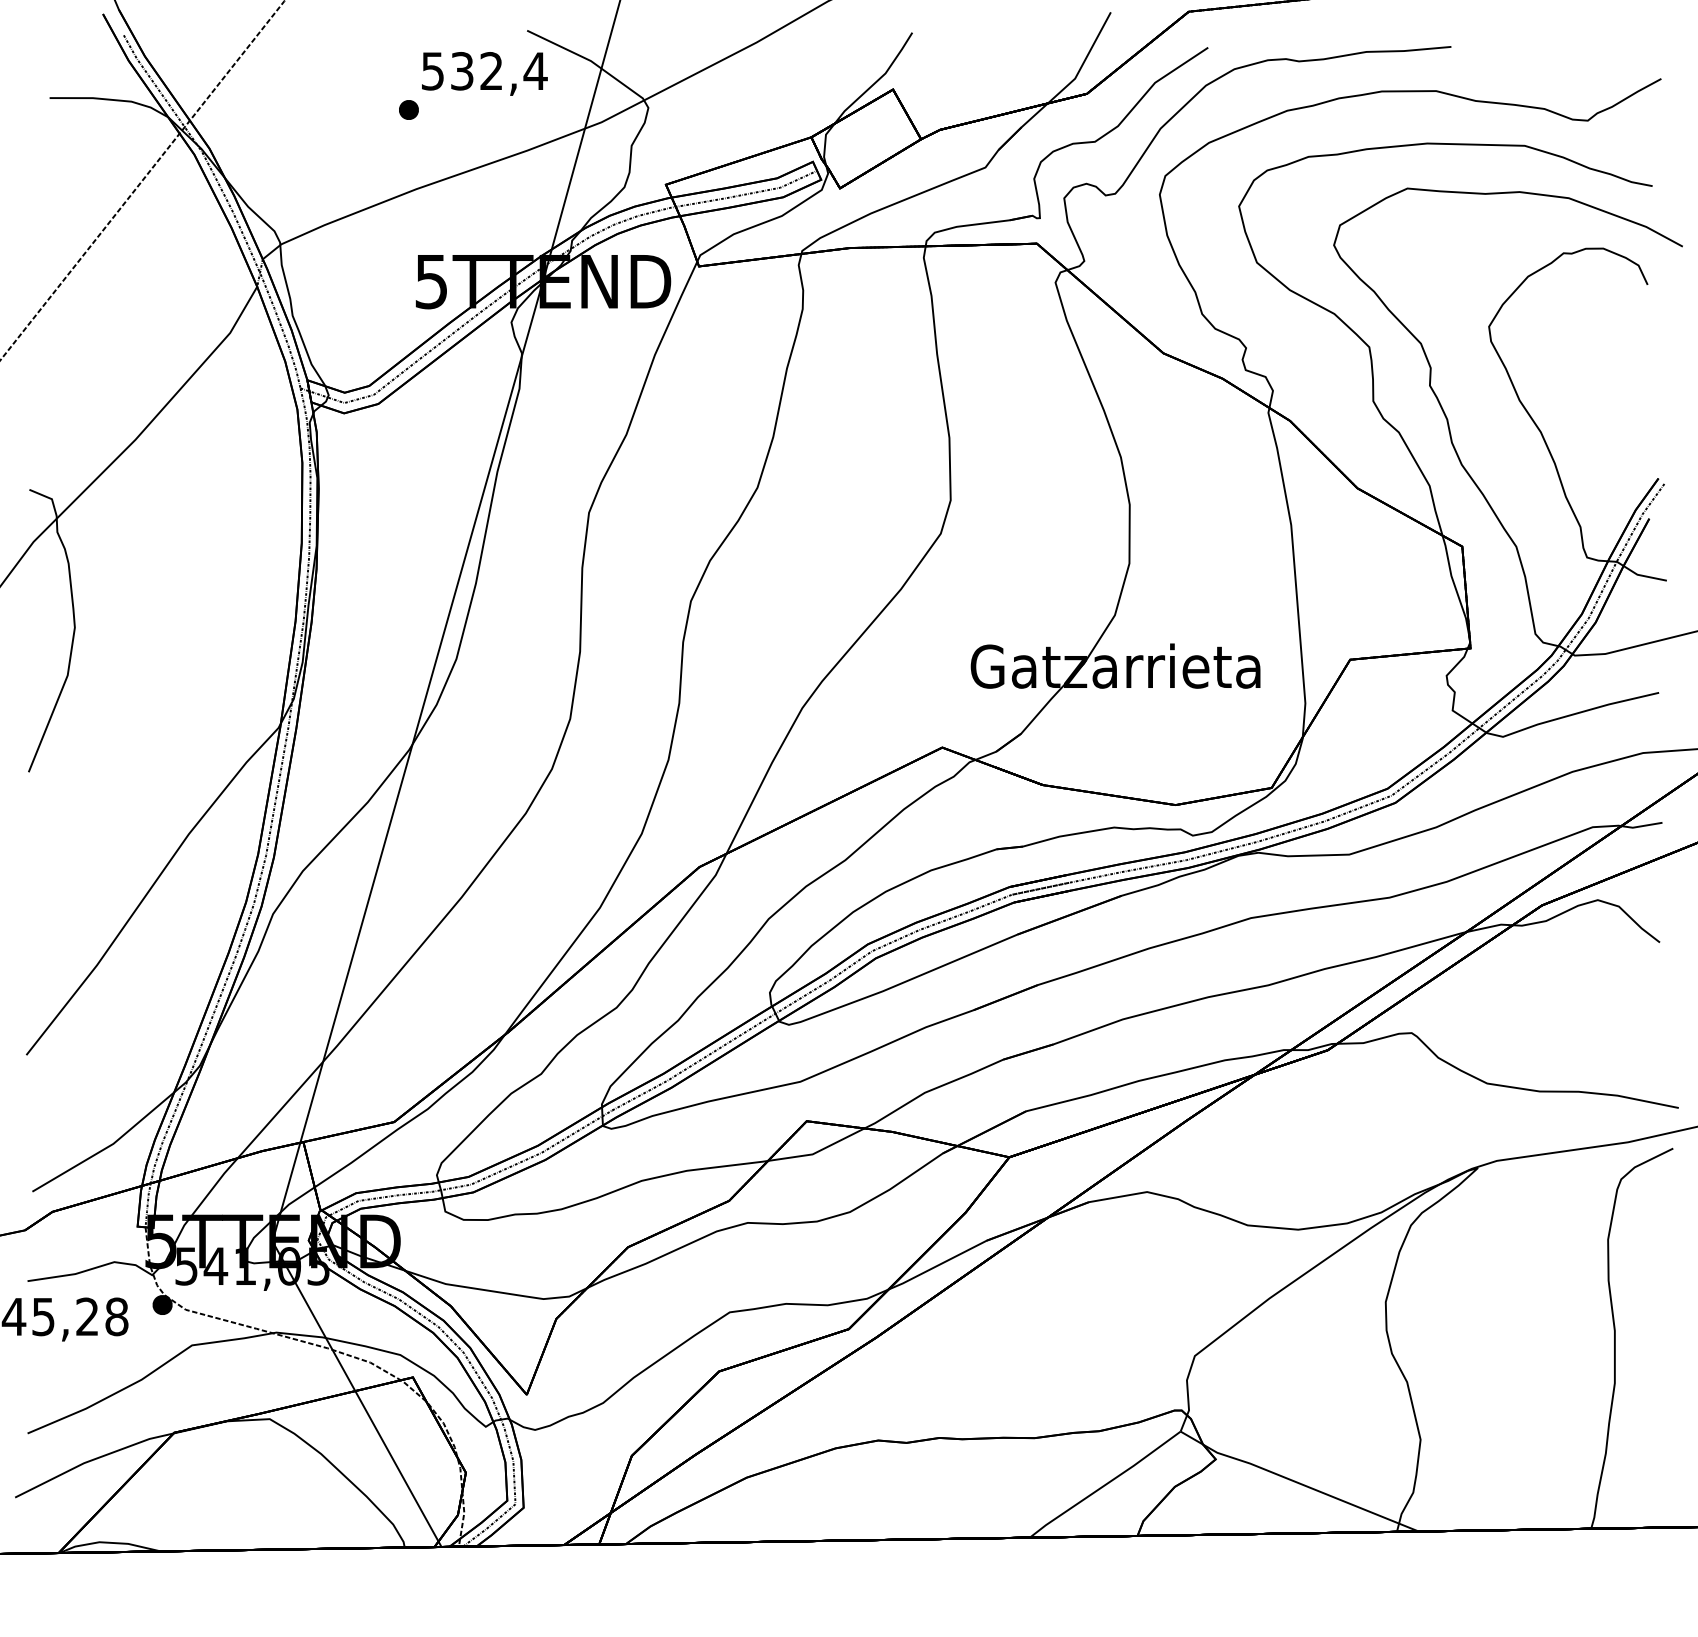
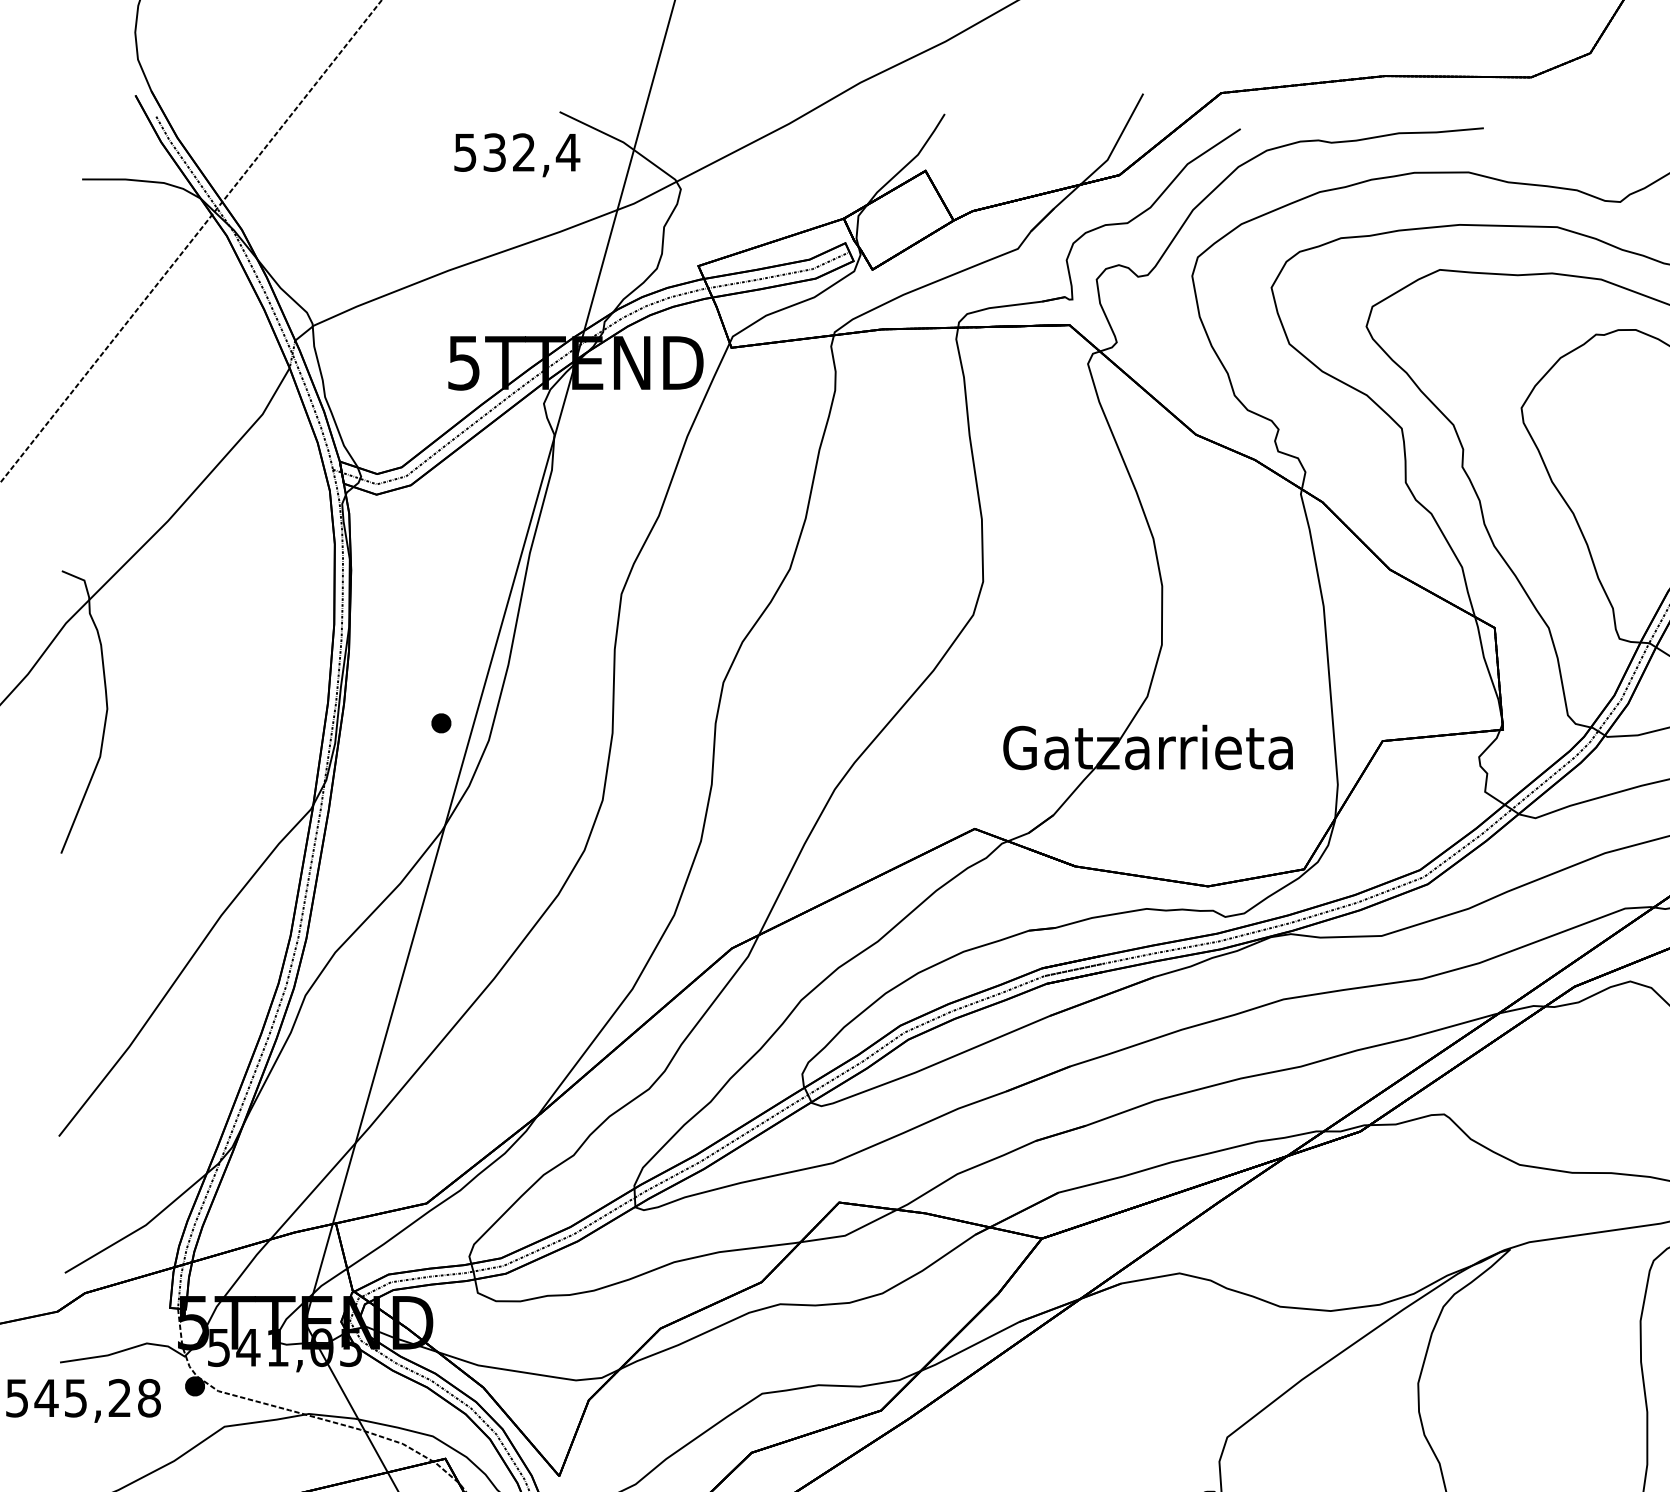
part: (408, 109) -> (440, 722), moved

